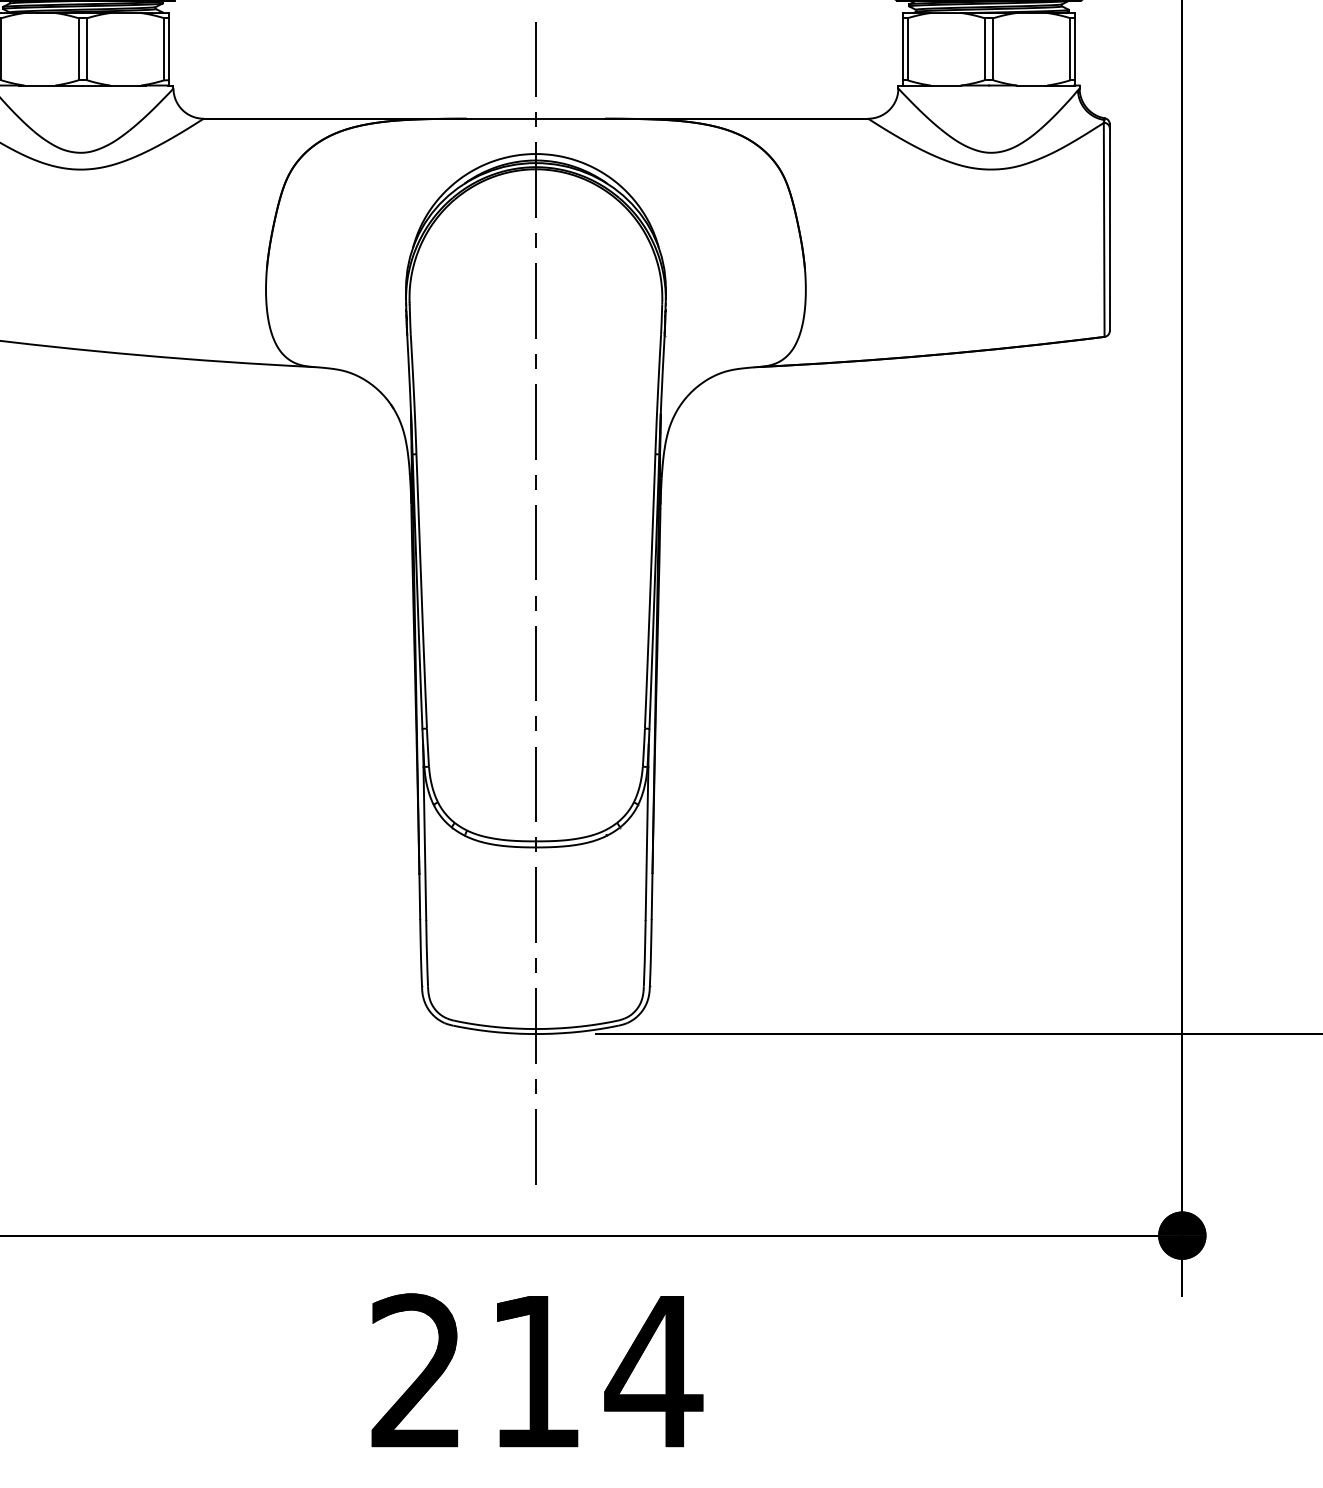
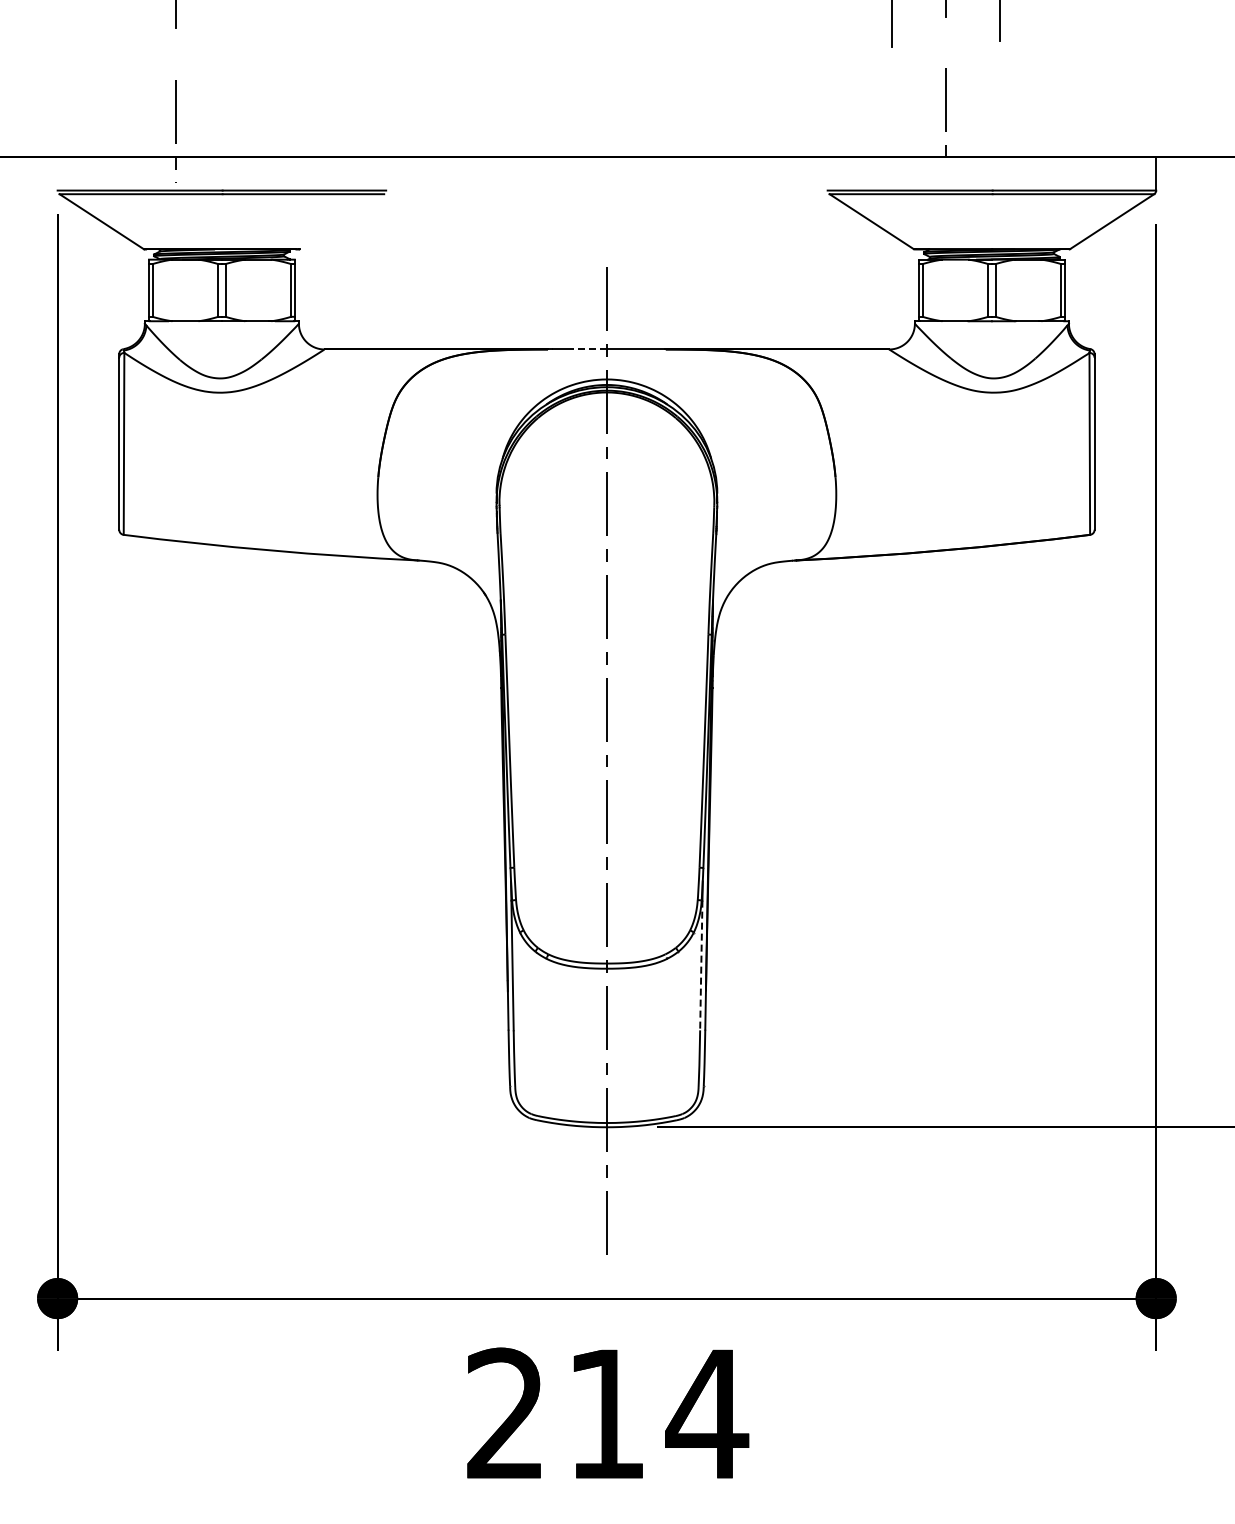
line: (515, 118) -> (589, 349), solid -> dashed
line: (647, 843) -> (701, 965), solid -> dashed

